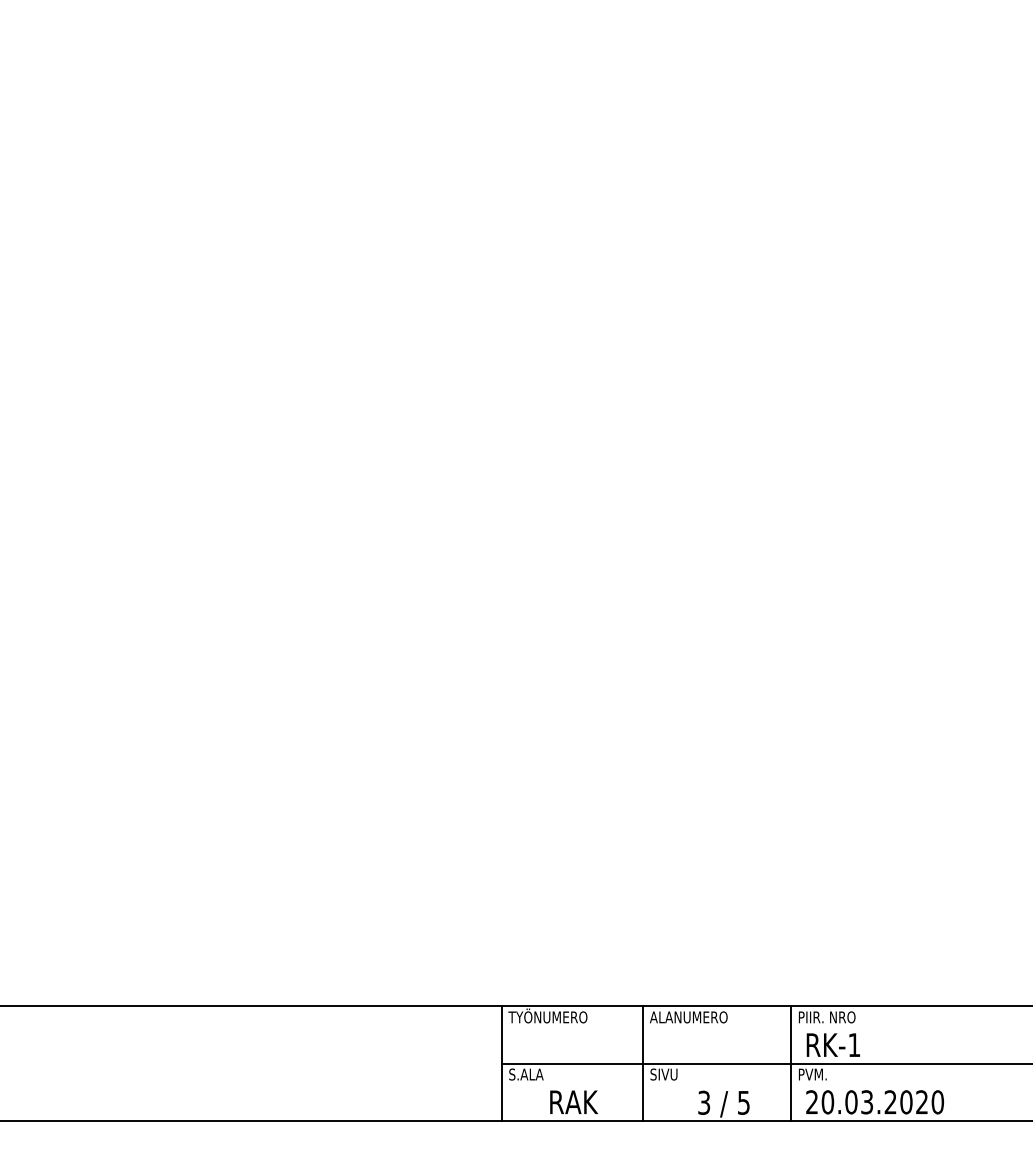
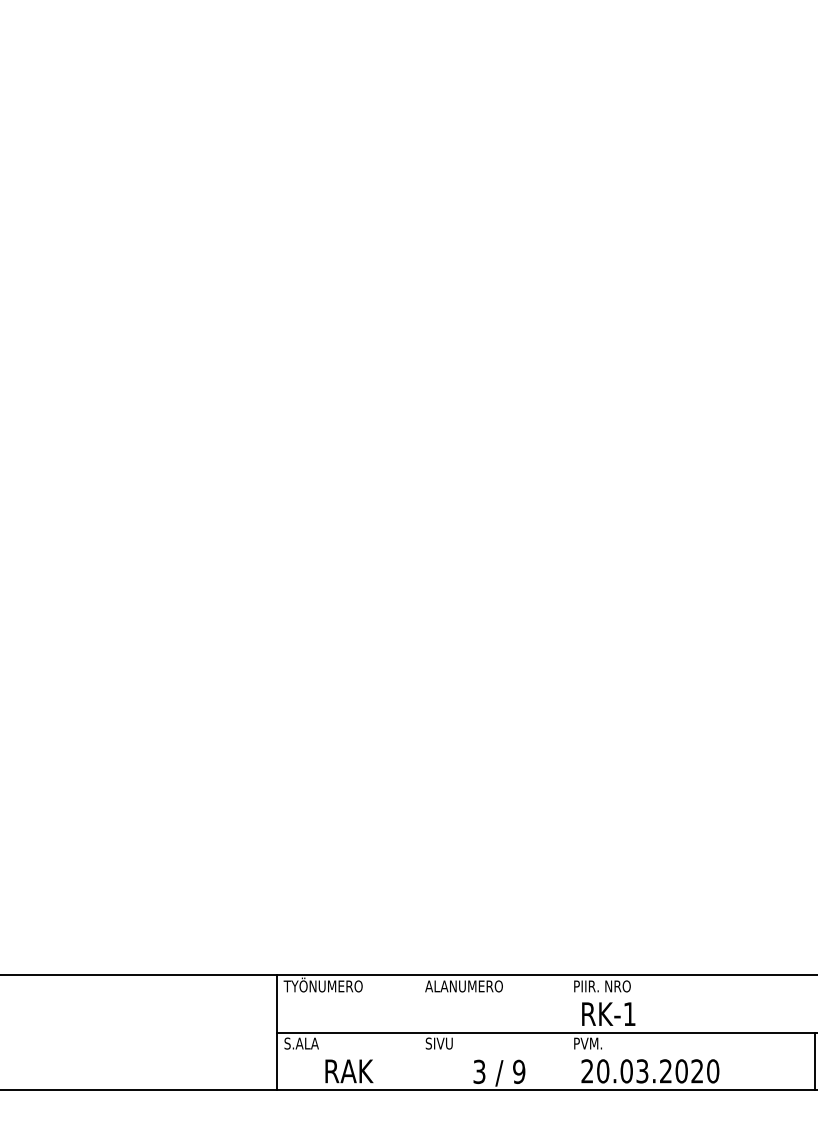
line: (642, 1063) -> (417, 1032), removed
line: (790, 1063) -> (565, 1032), removed
text: (743, 1102) -> (518, 1071), 5 -> 9

